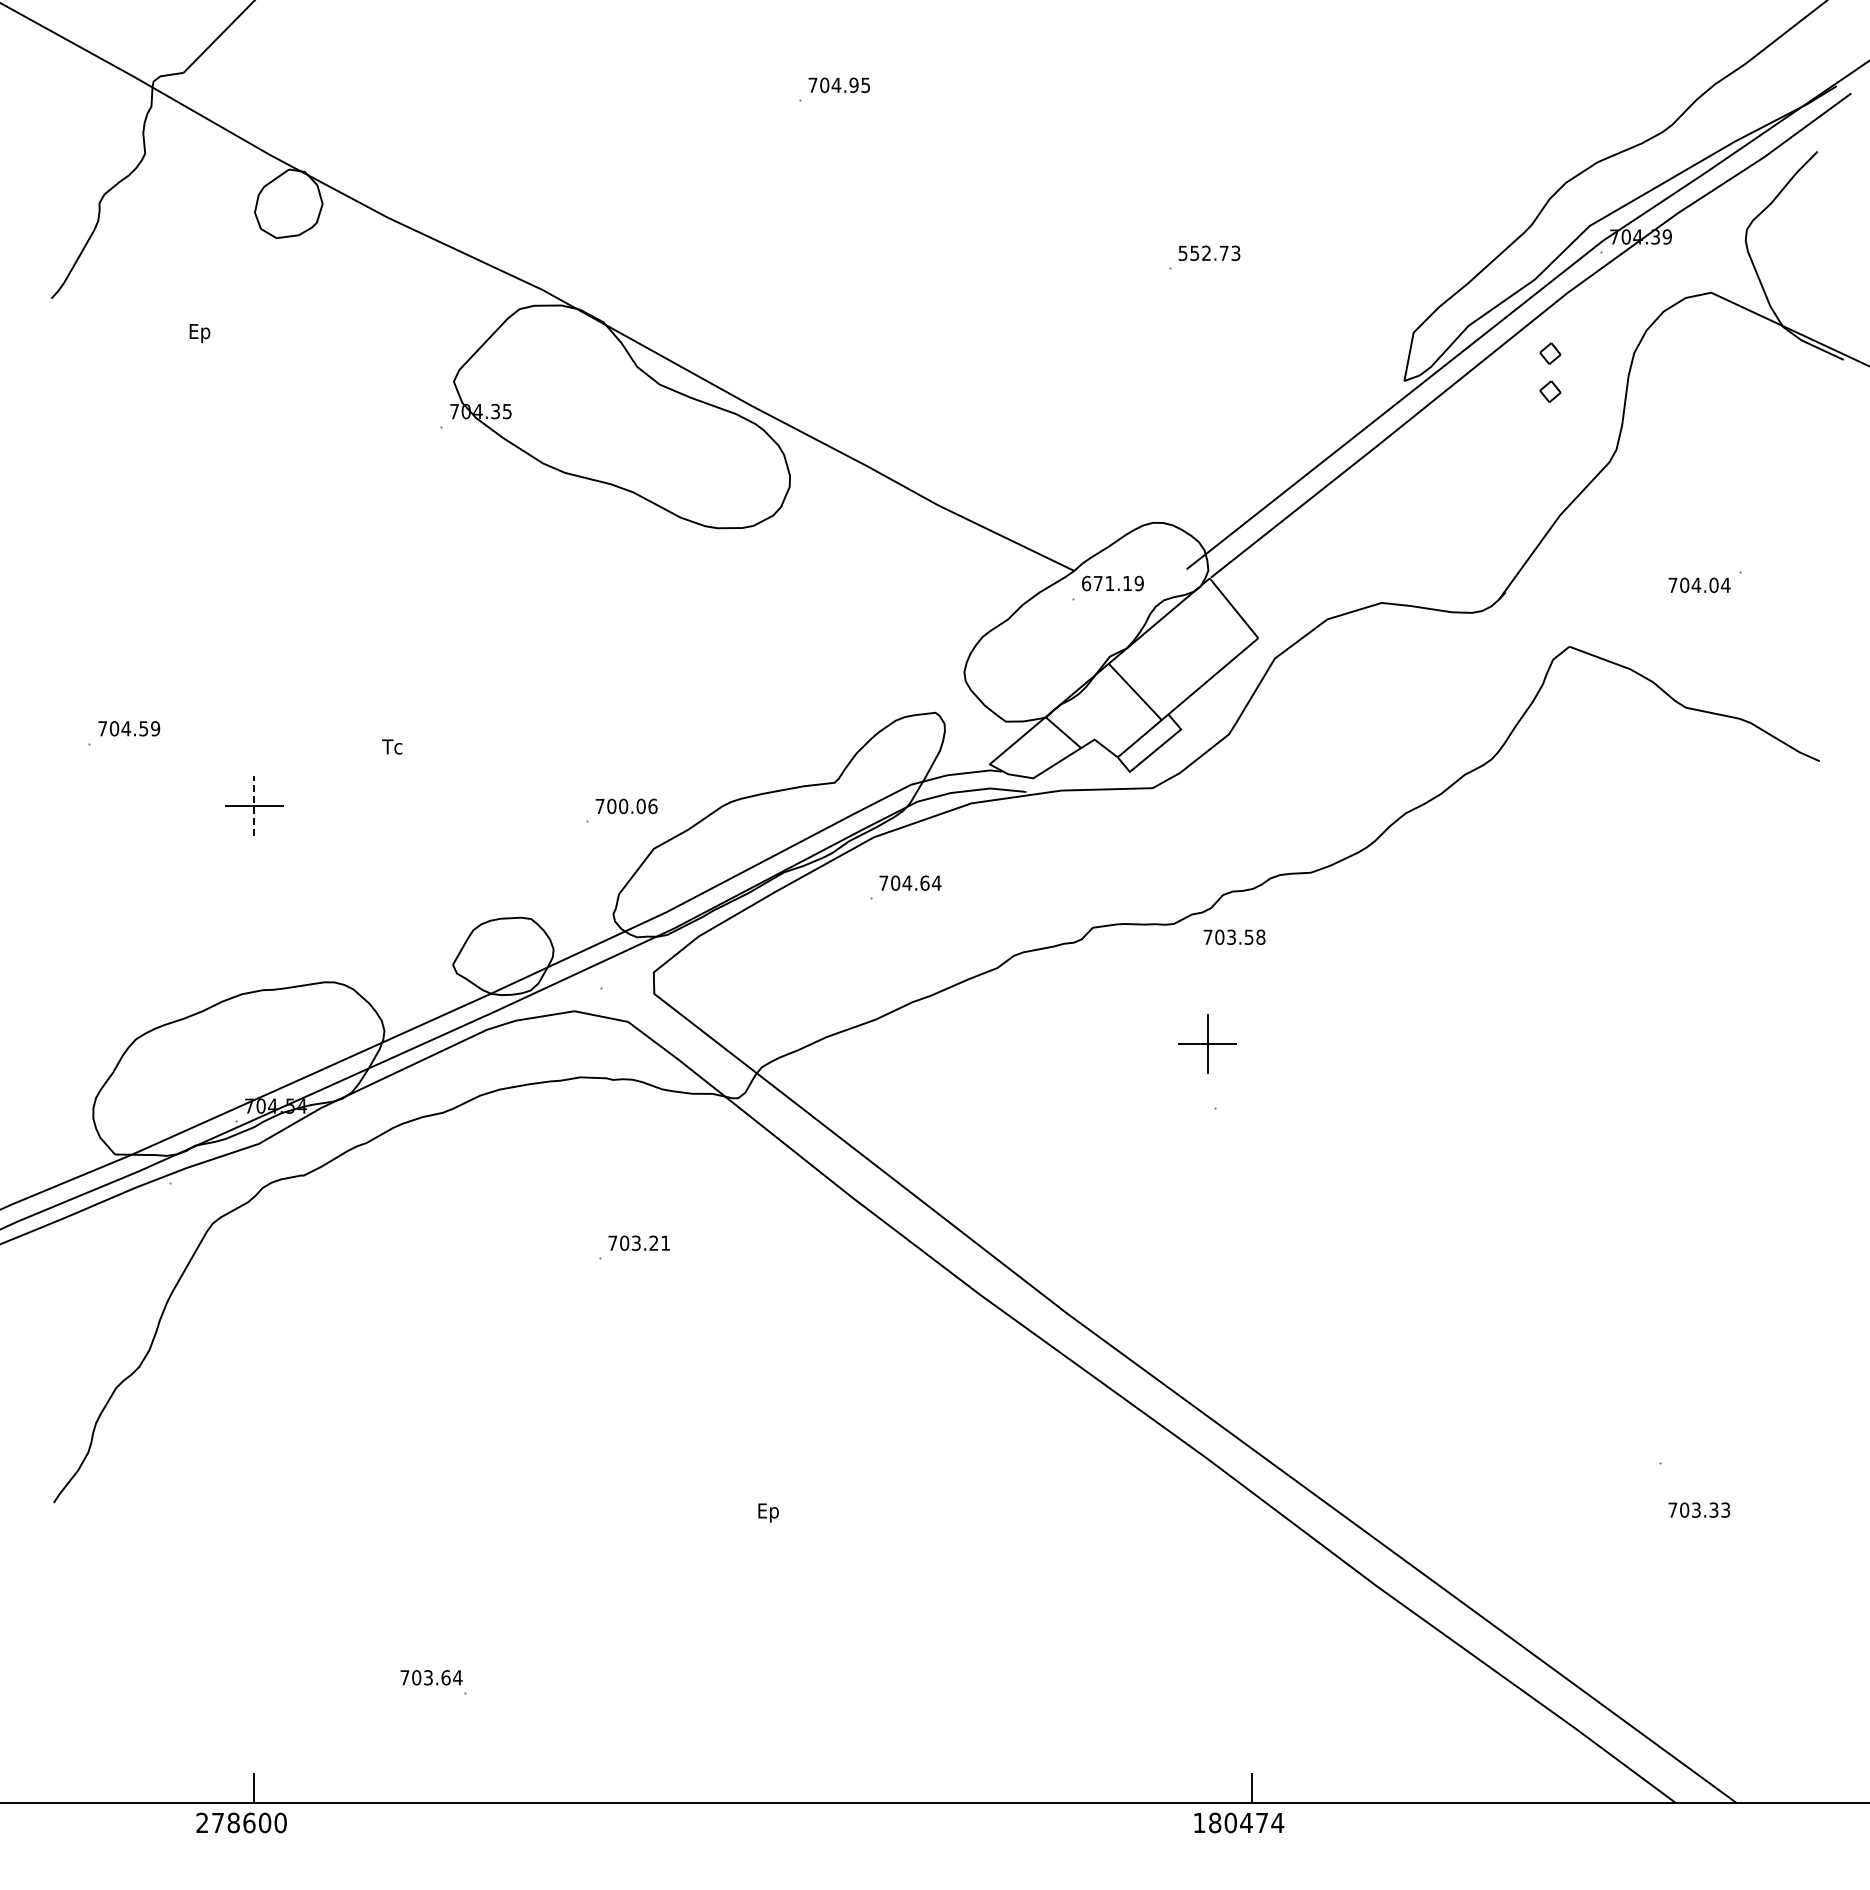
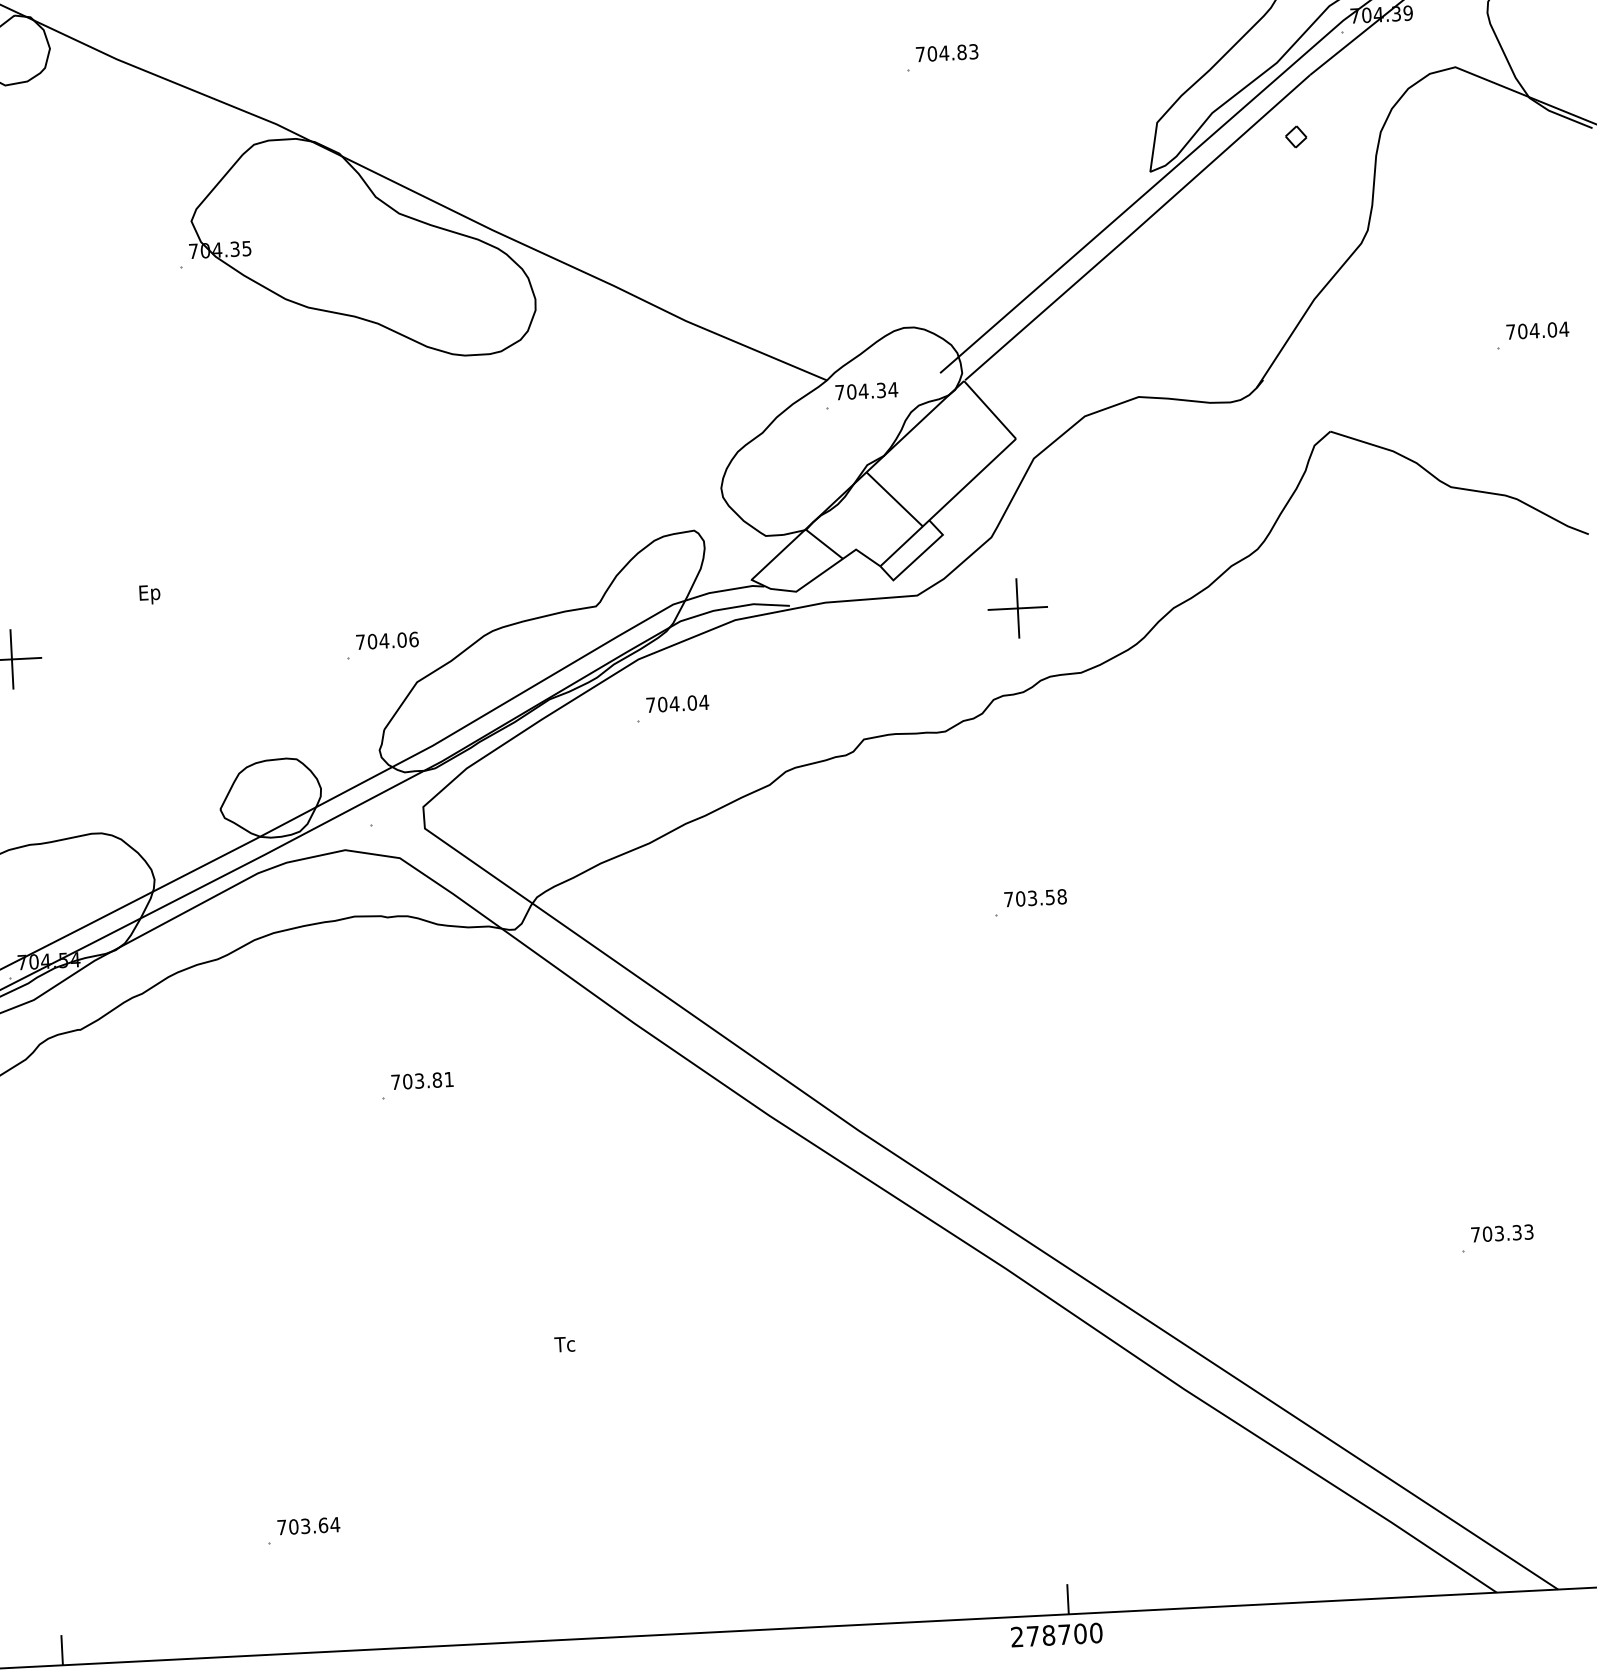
text: (1203, 252) -> (941, 52), 552.73 -> 704.83
part: (1550, 391) -> (1298, 175), removed
text: (1113, 583) -> (867, 391), 671.19 -> 704.34
text: (1699, 584) -> (1537, 329), moved
text: (393, 748) -> (149, 594), Tc -> Ep
line: (254, 805) -> (11, 658), dashed -> solid
text: (623, 806) -> (384, 641), 700.06 -> 704.06
text: (924, 882) -> (691, 702), 704.64 -> 704.04
text: (1234, 936) -> (1035, 897), moved
part: (1207, 1043) -> (1017, 608), moved
text: (653, 1242) -> (436, 1079), 703.21 -> 703.81
text: (1699, 1509) -> (1502, 1232), moved
text: (767, 1512) -> (565, 1345), Ep -> Tc
text: (431, 1677) -> (308, 1525), moved
text: (1238, 1822) -> (1056, 1634), 180474 -> 278700

